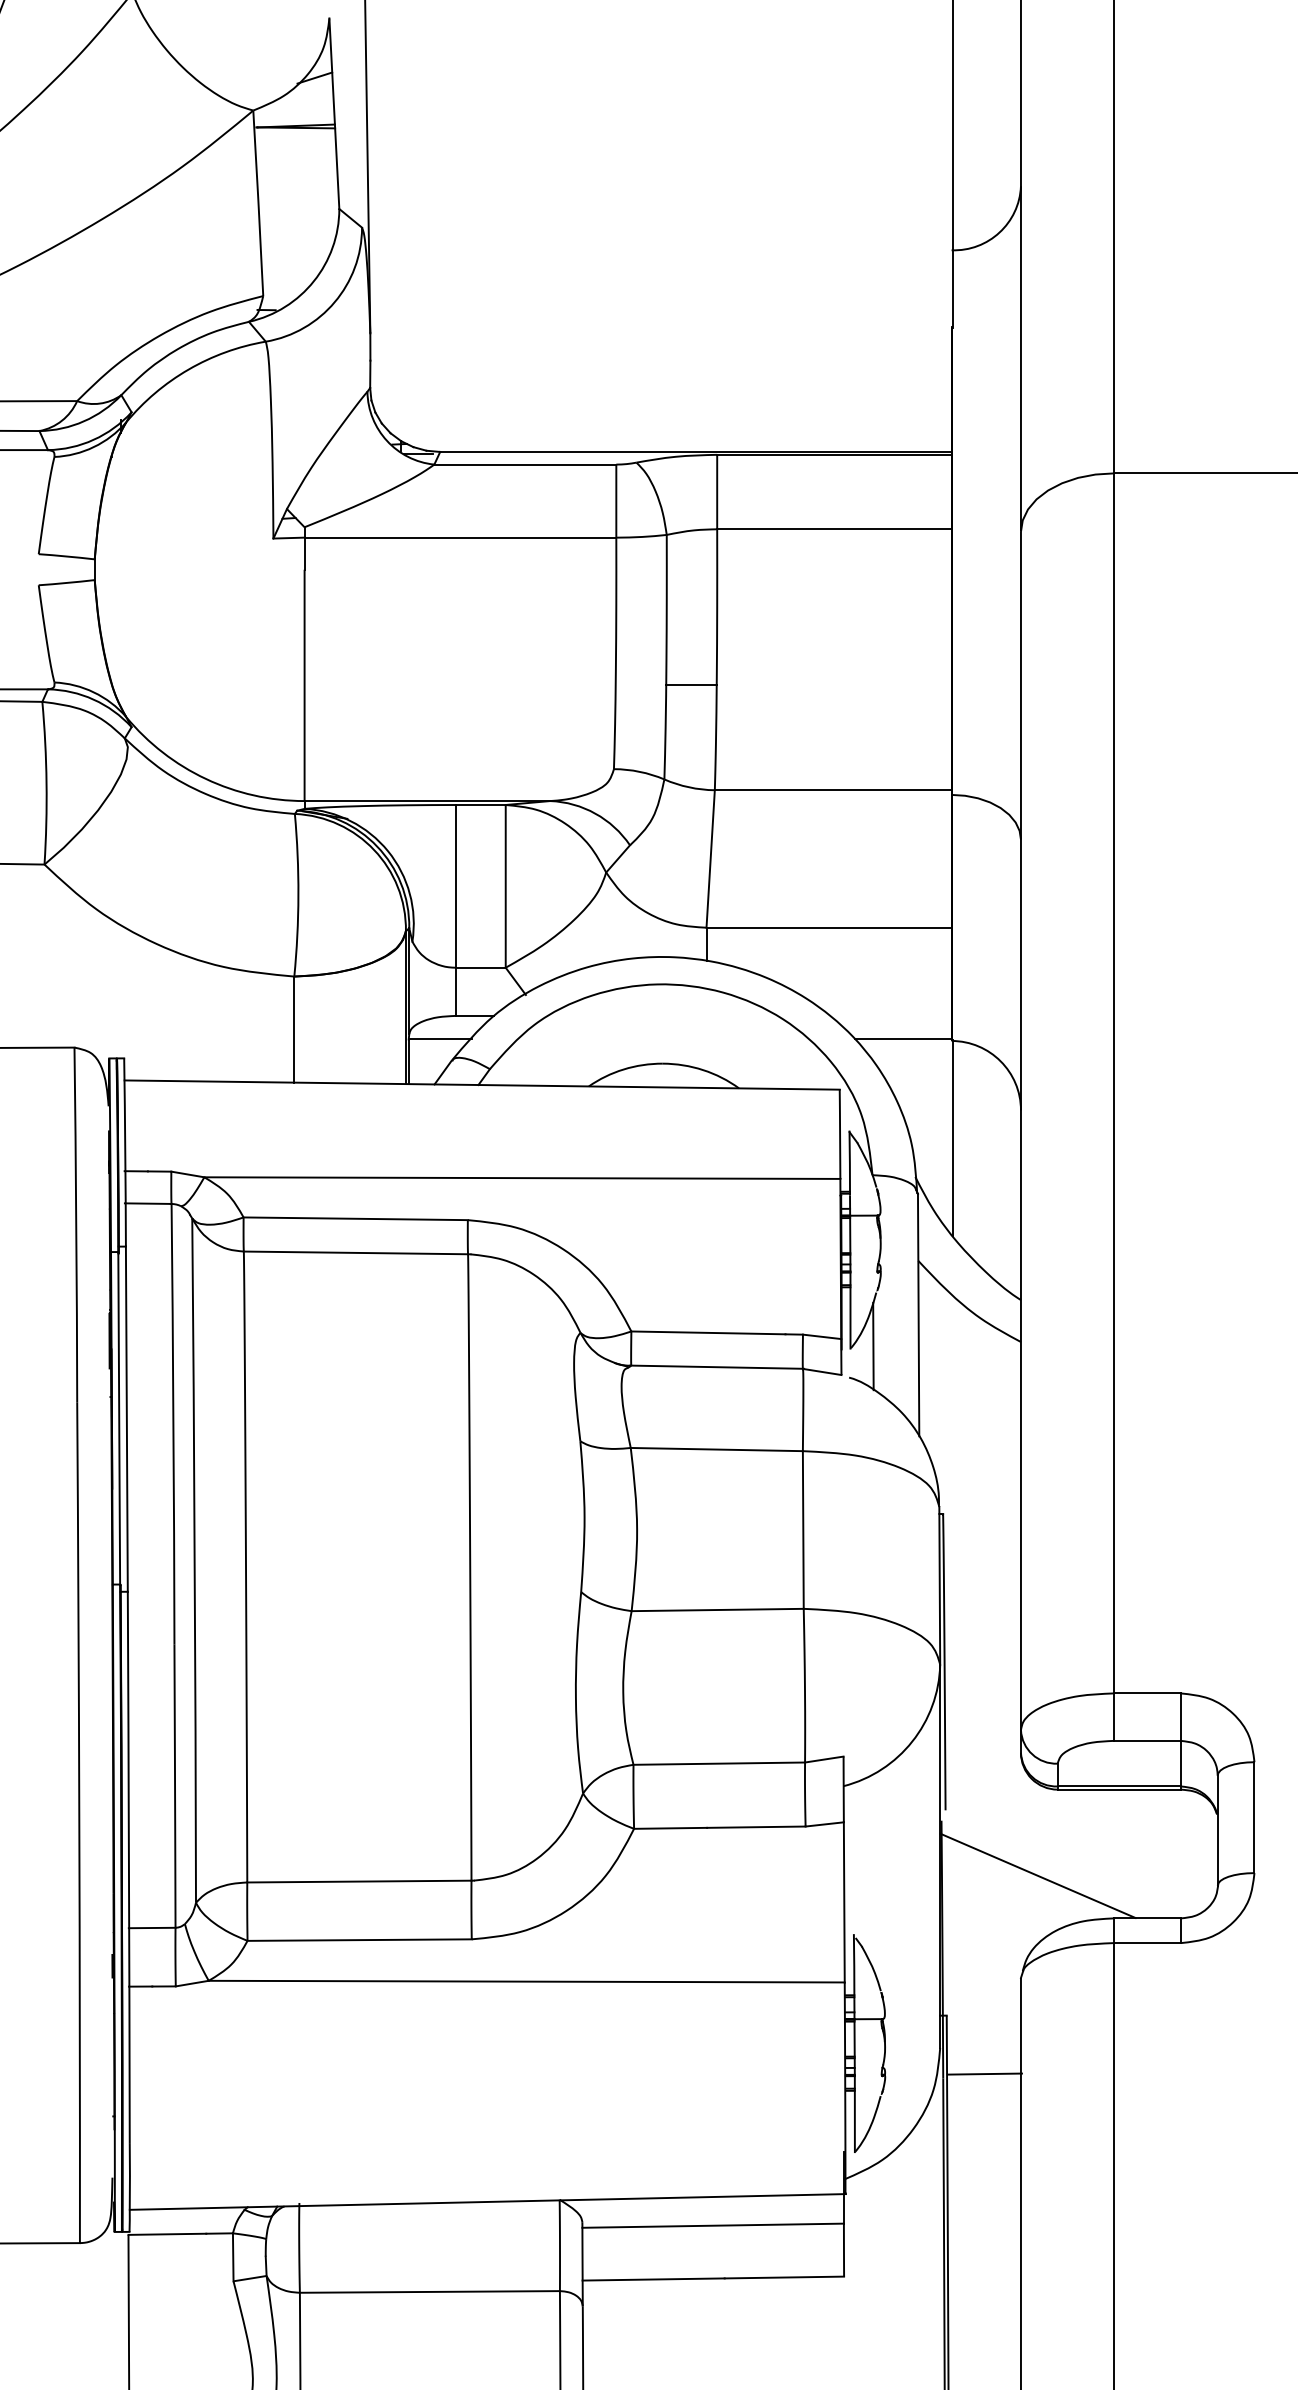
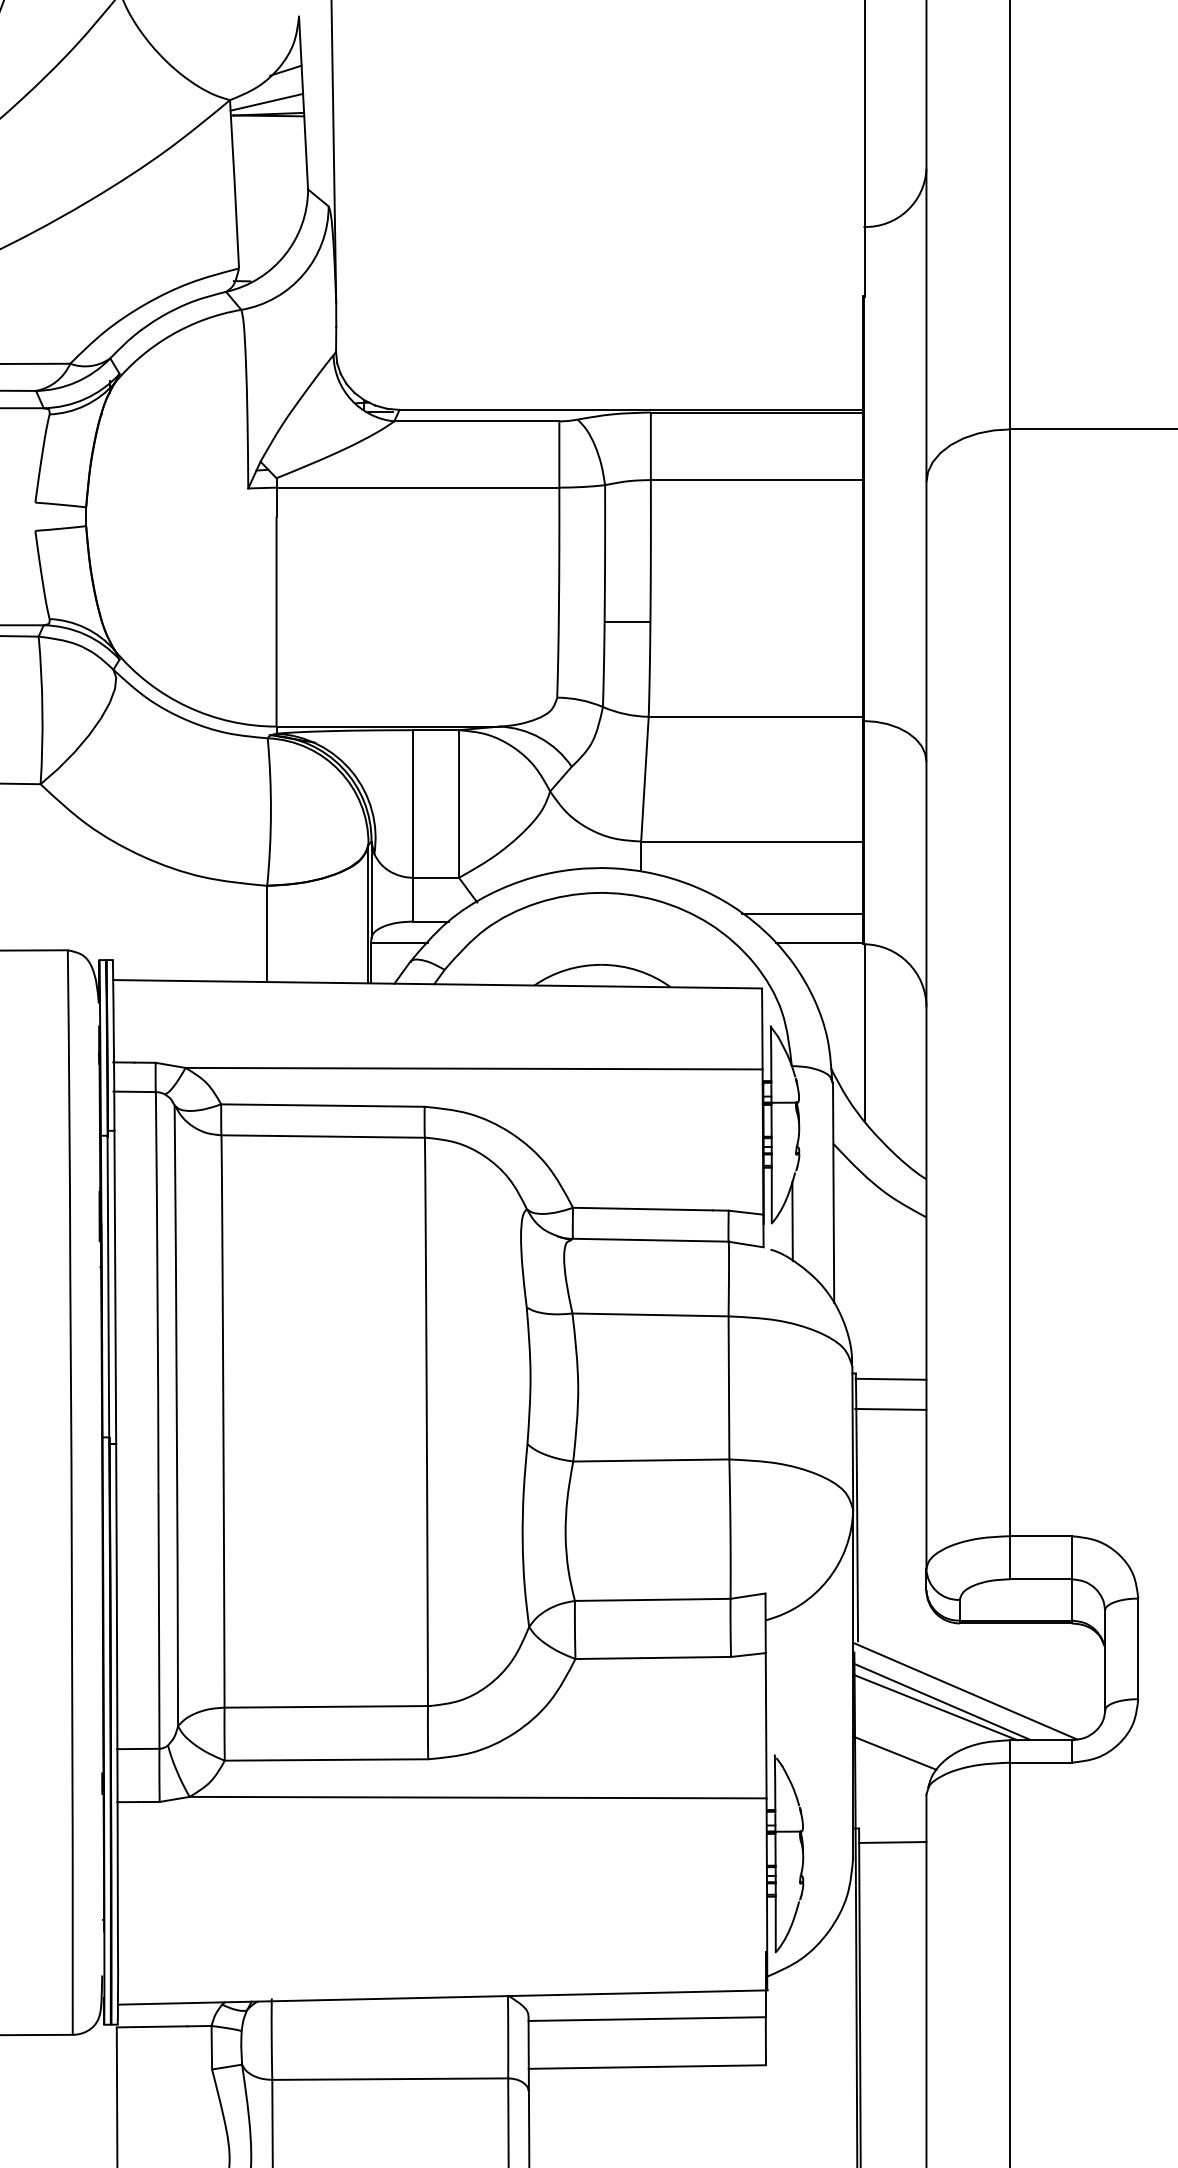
line: (293, 112) -> (266, 101), added
line: (884, 1007) -> (802, 913), added
line: (981, 1520) -> (890, 1379), added
line: (981, 1553) -> (890, 1409), added
line: (1063, 1863) -> (965, 1690), added
line: (1031, 1882) -> (936, 1707), added
line: (986, 1932) -> (895, 1753), added
line: (984, 2073) -> (892, 1841), moved

